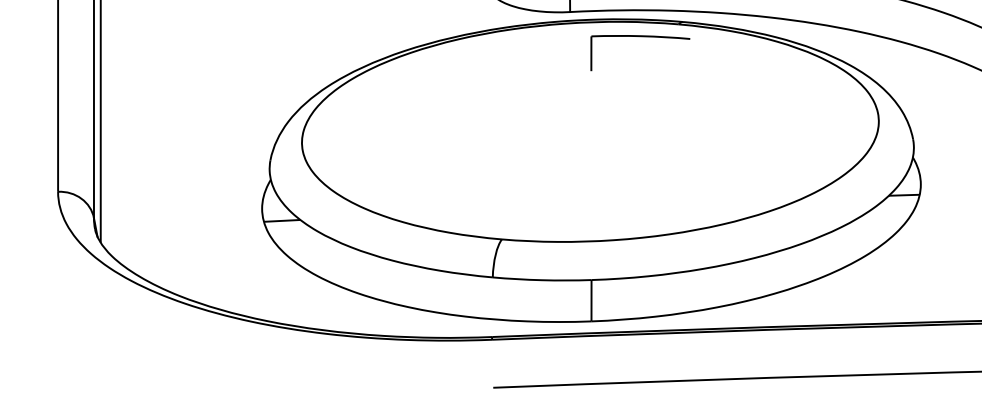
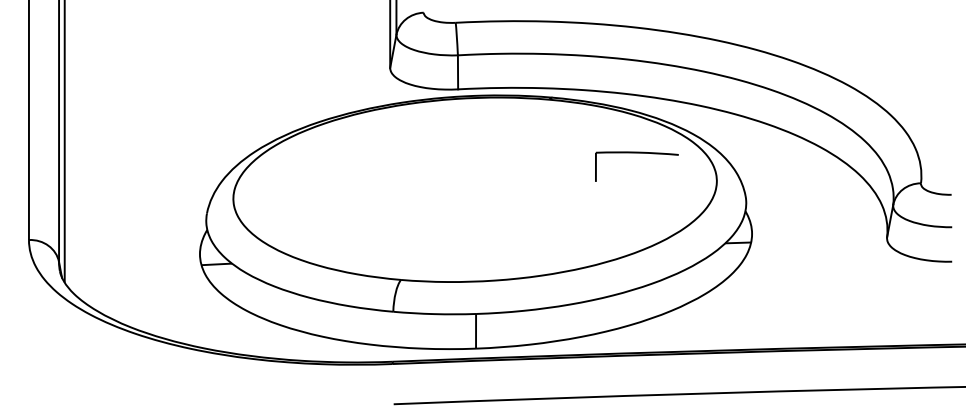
part: (639, 37) -> (636, 153), moved

